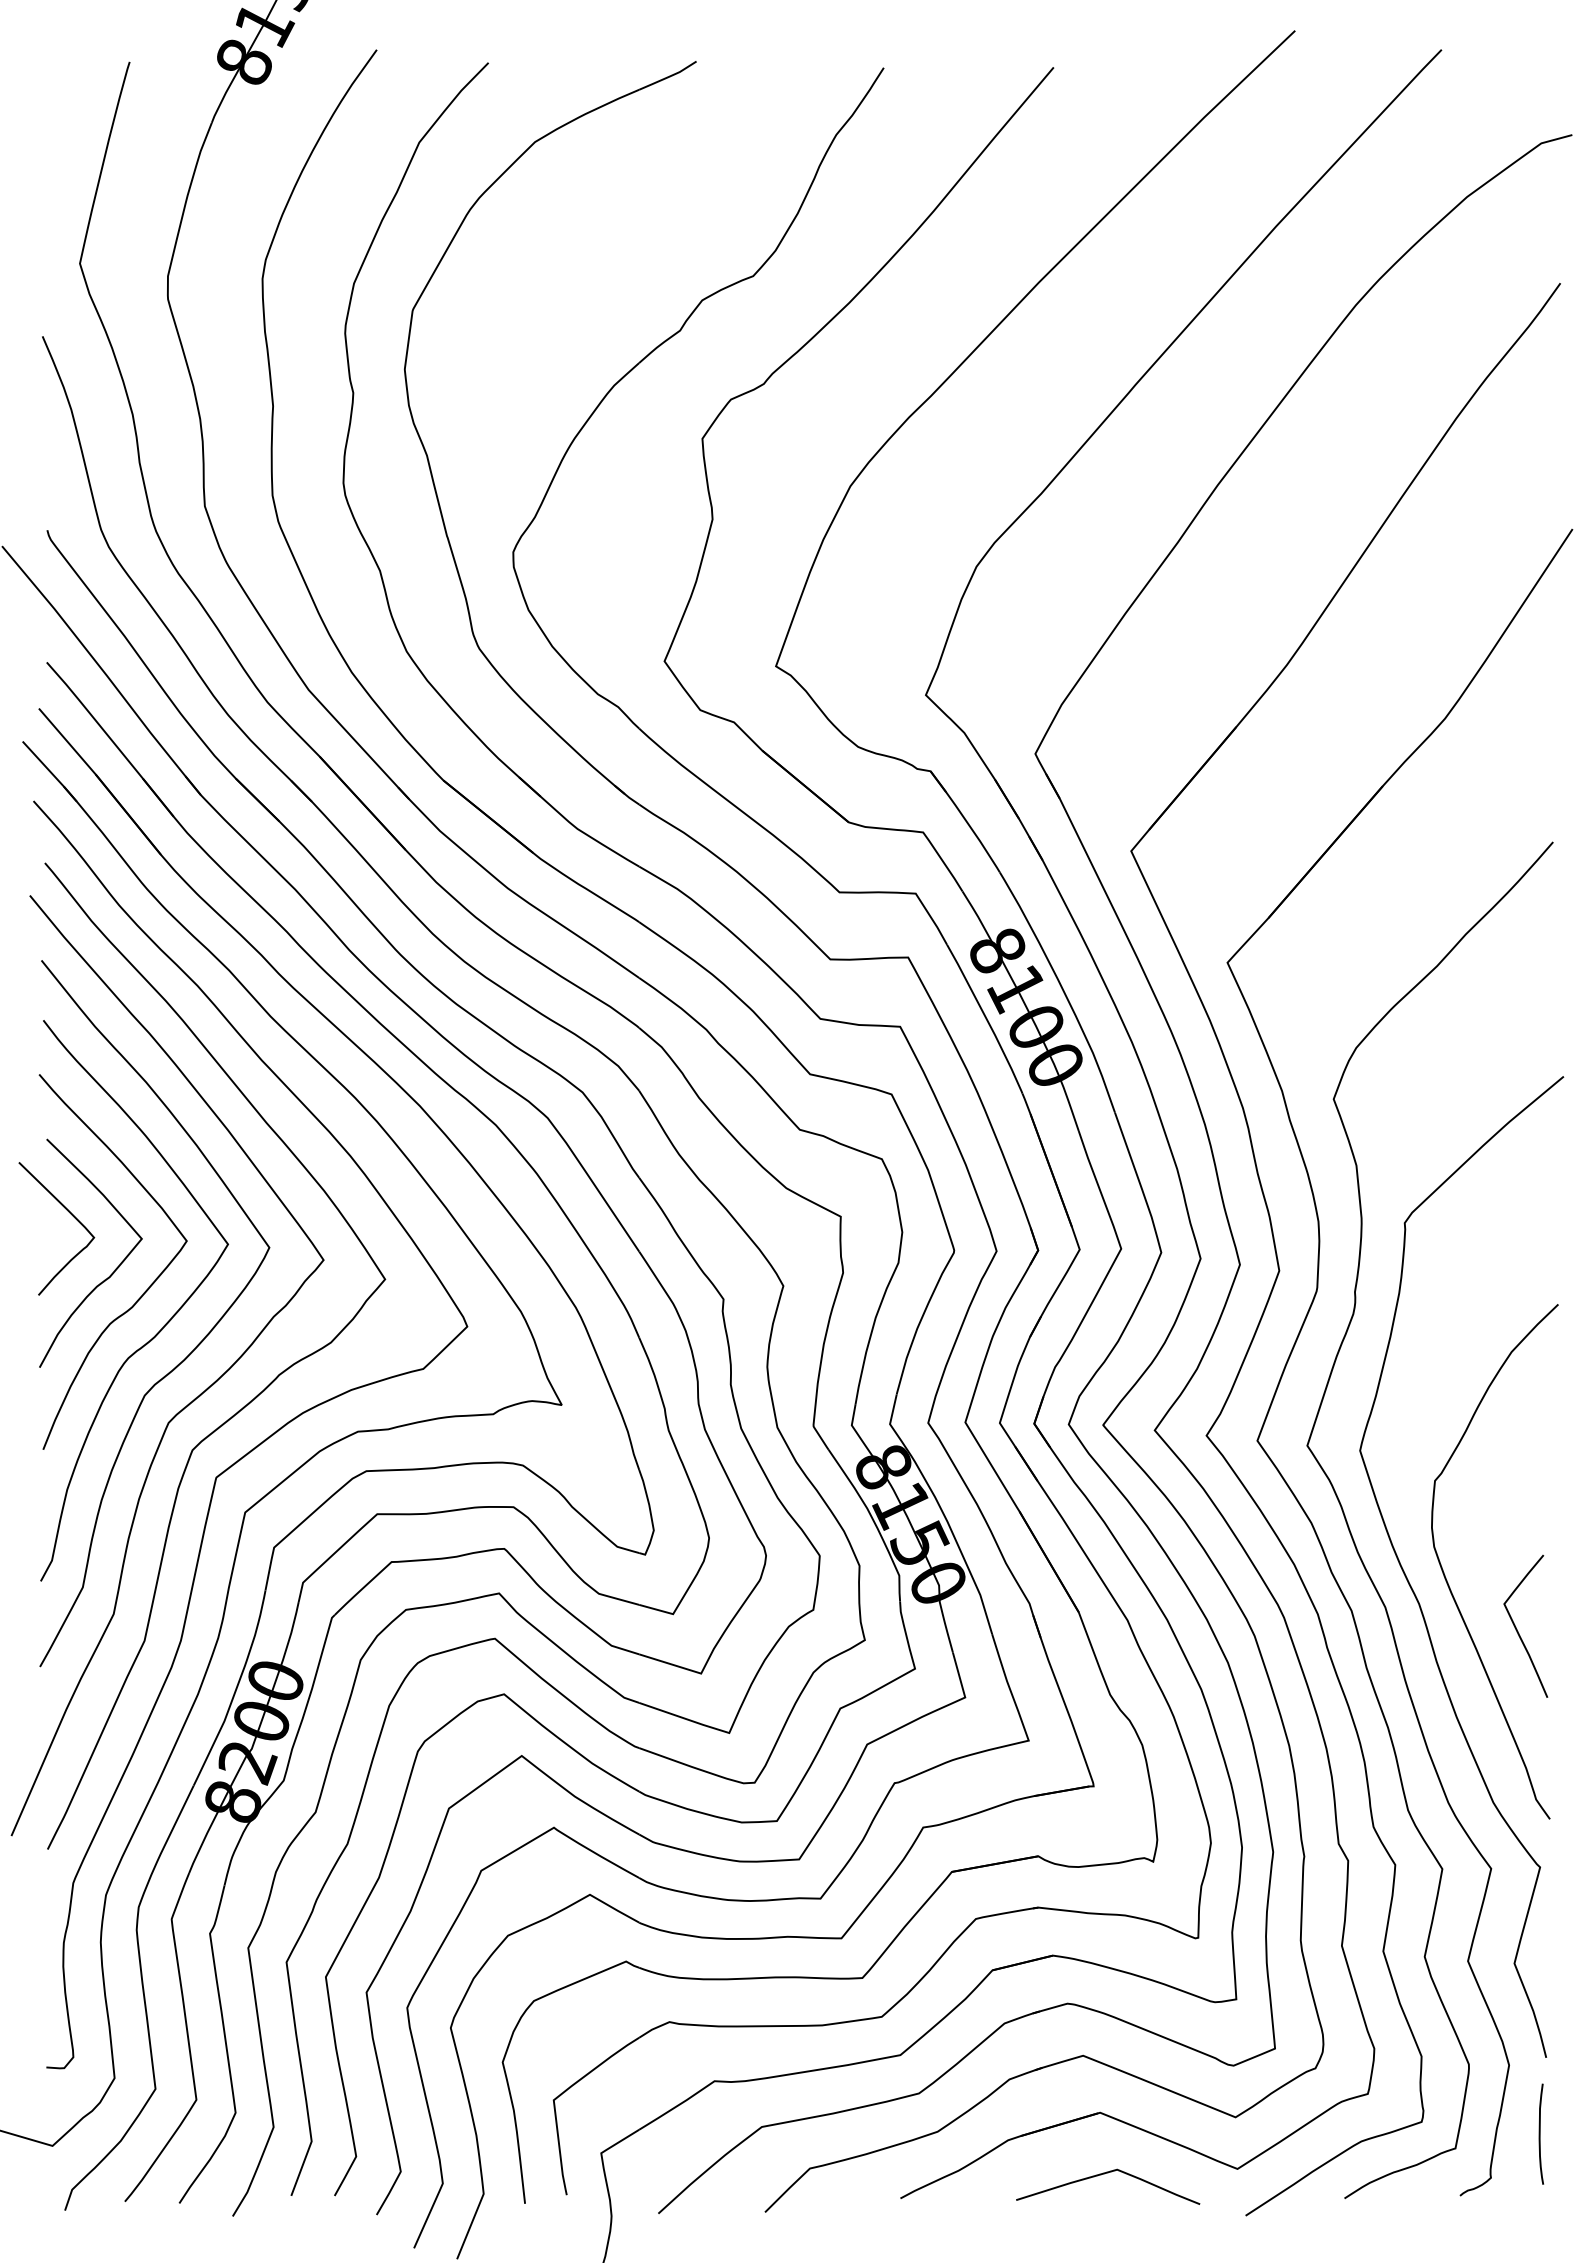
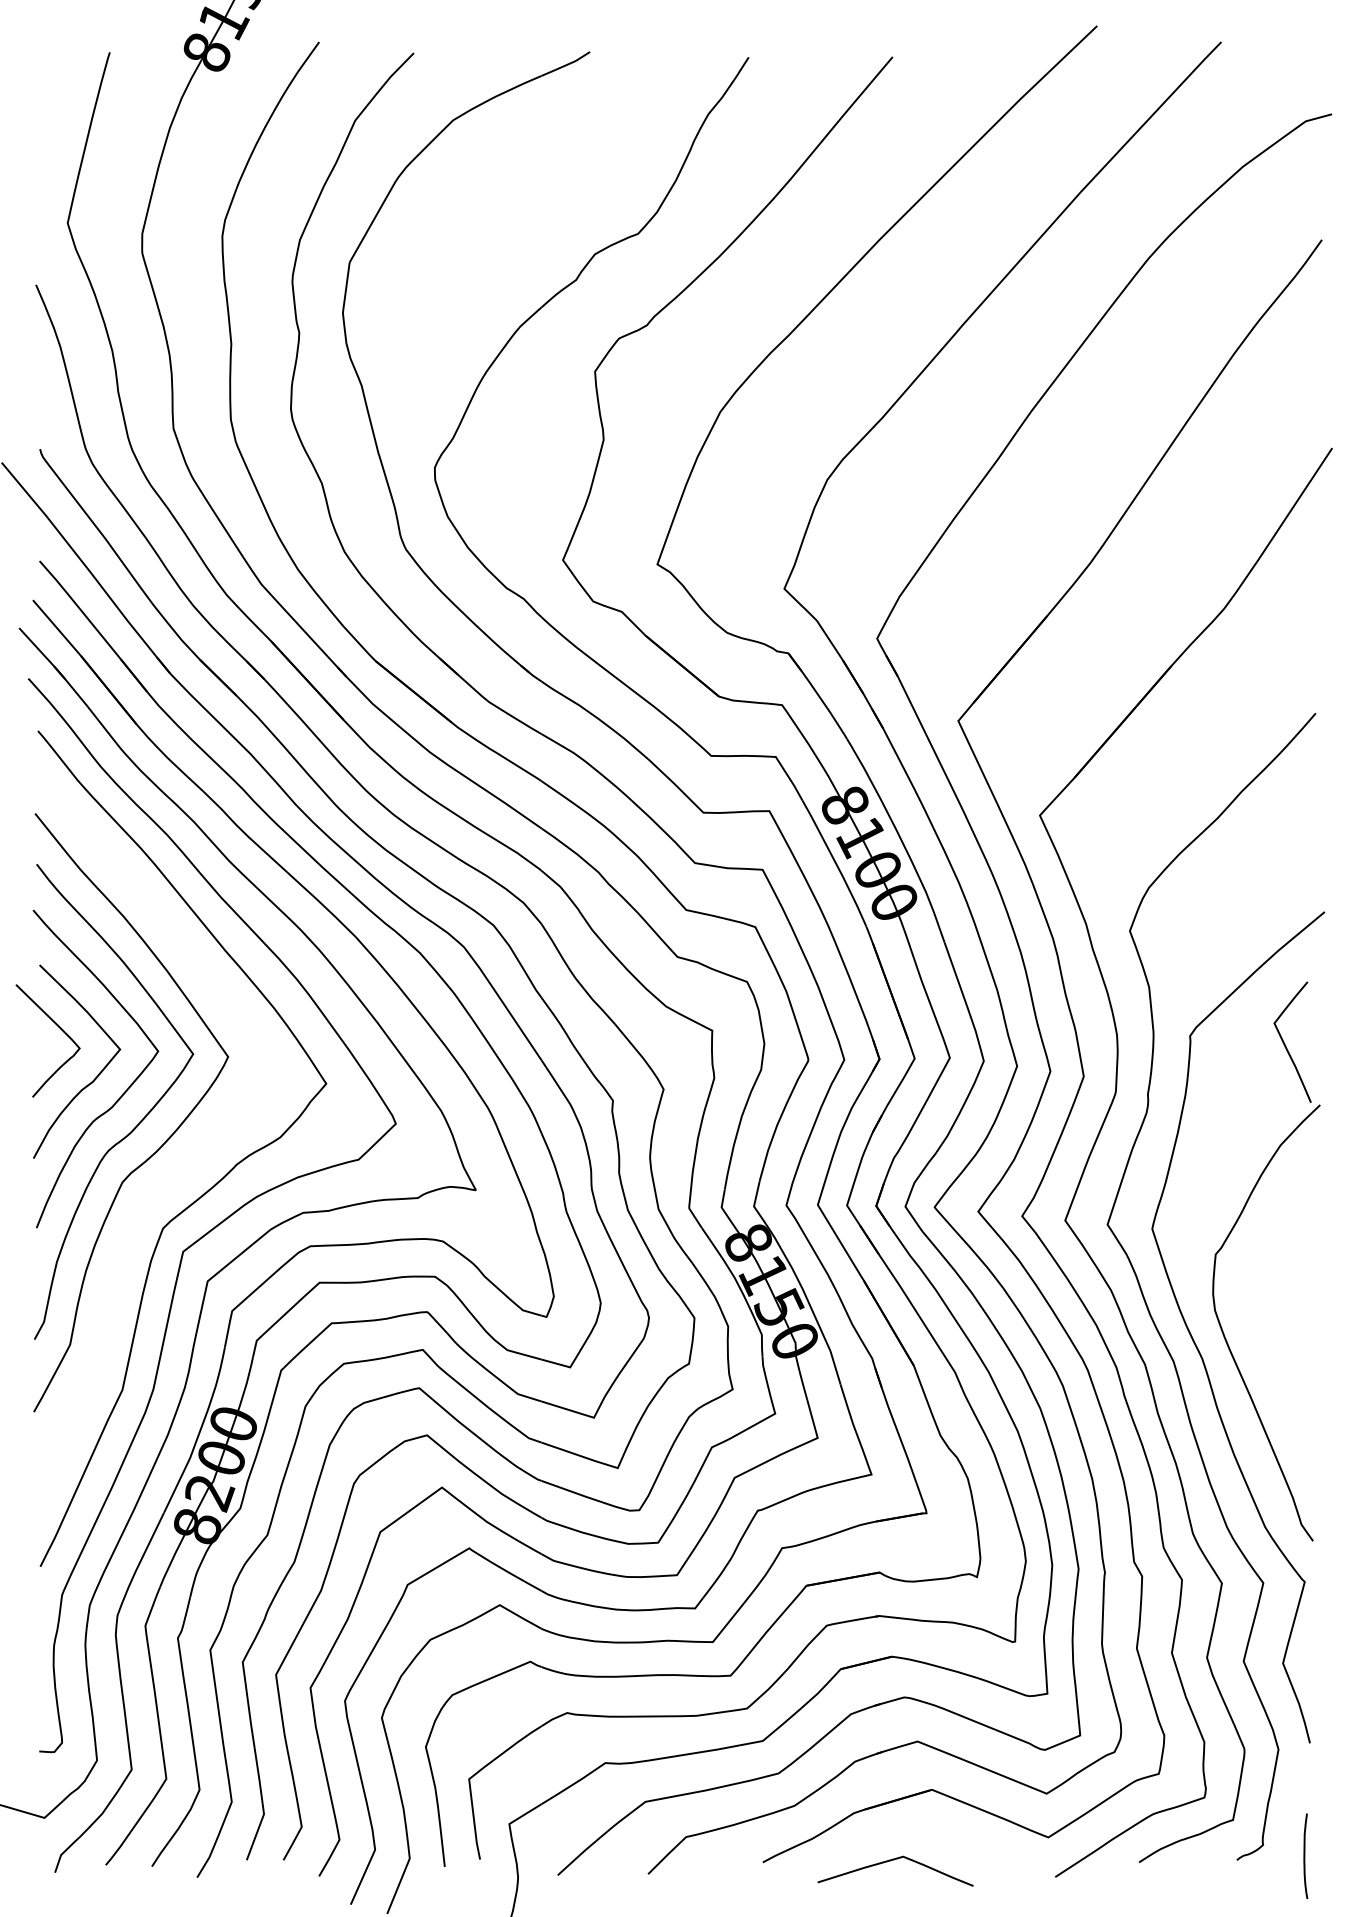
curve: (195, 1397) -> (165, 1183), removed
curve: (1517, 1629) -> (1285, 1044), moved
curve: (1540, 2133) -> (1305, 1855), moved
curve: (1104, 2174) -> (892, 1860), moved

